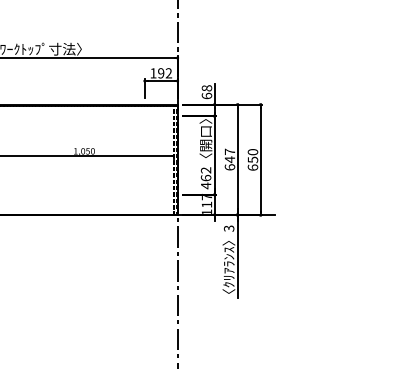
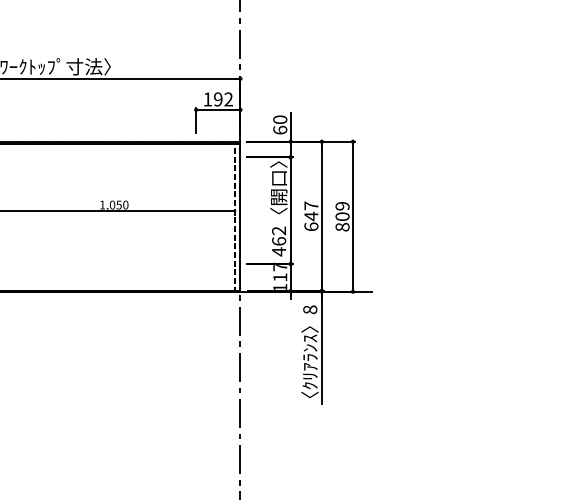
text: (206, 88) -> (279, 119), 68 -> 60
text: (252, 159) -> (341, 216), 650 -> 809
text: (228, 228) -> (309, 309), 3 -> 8

